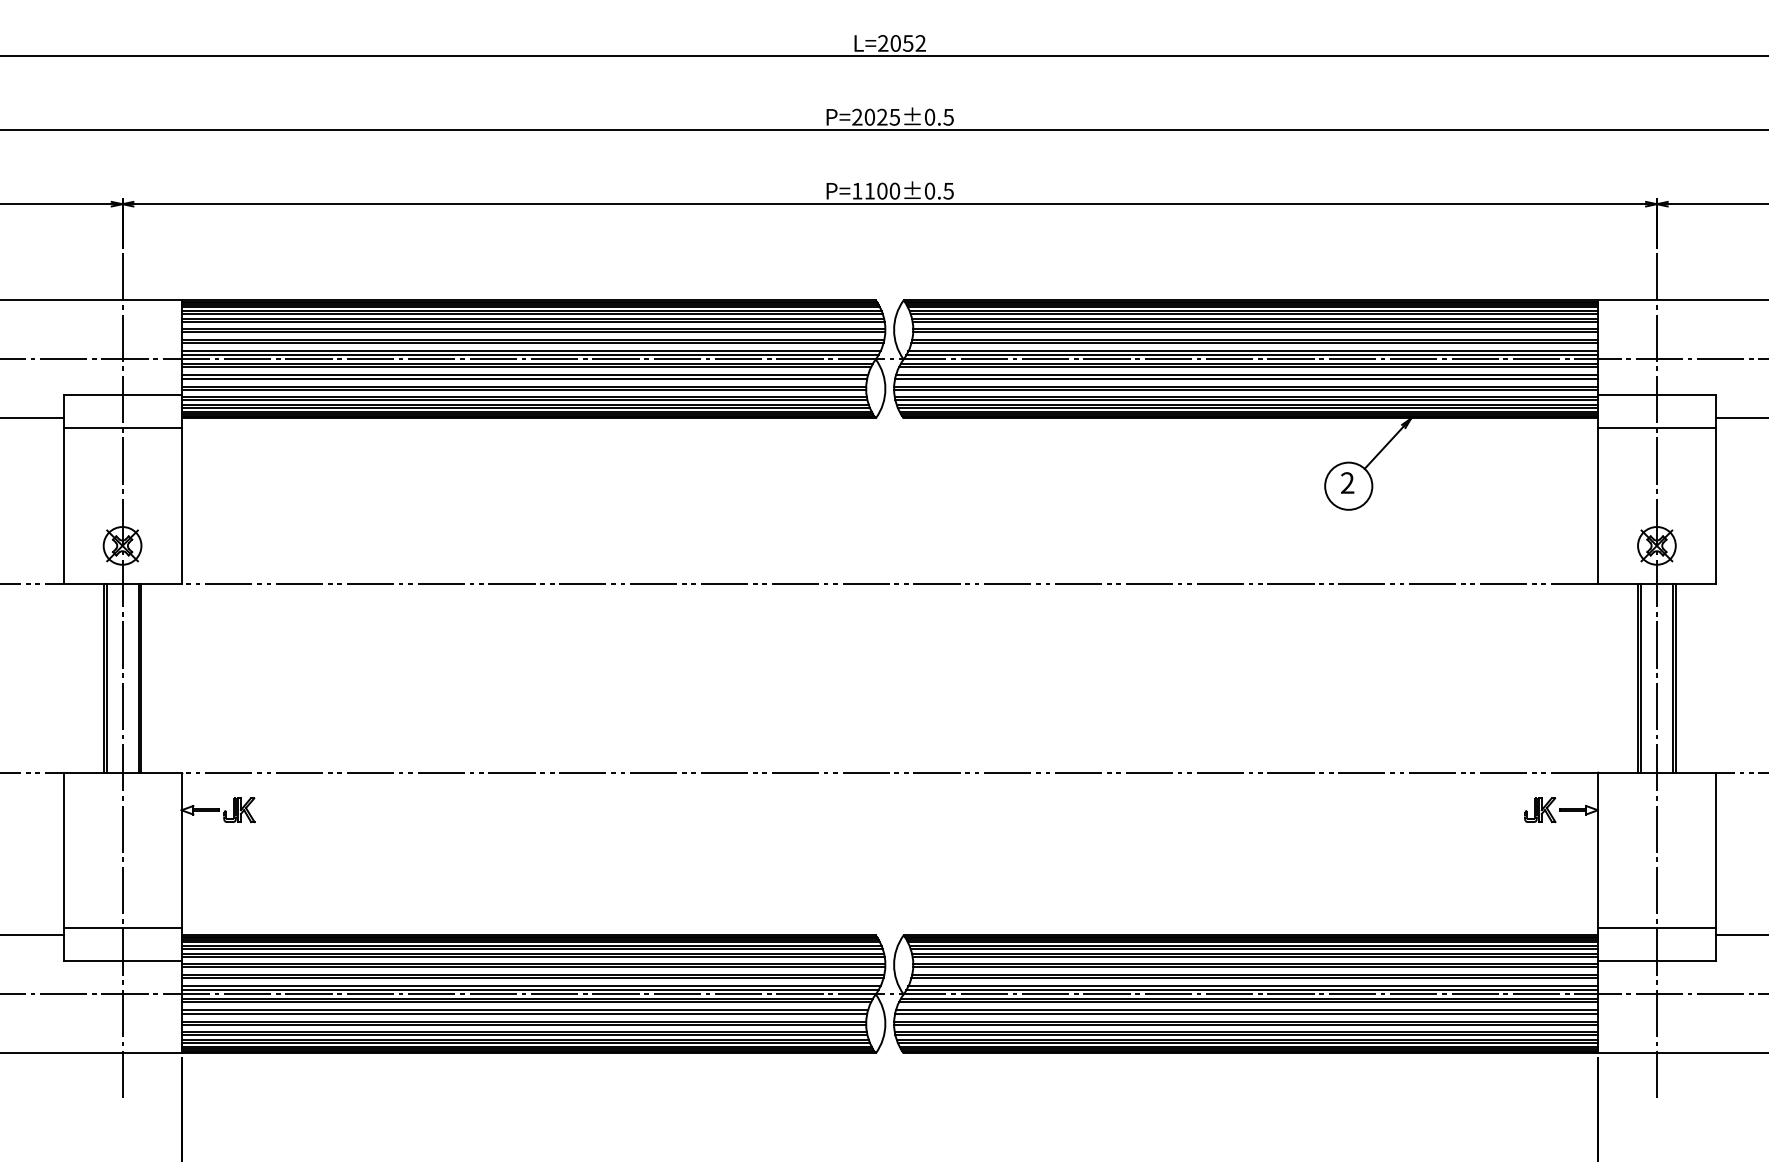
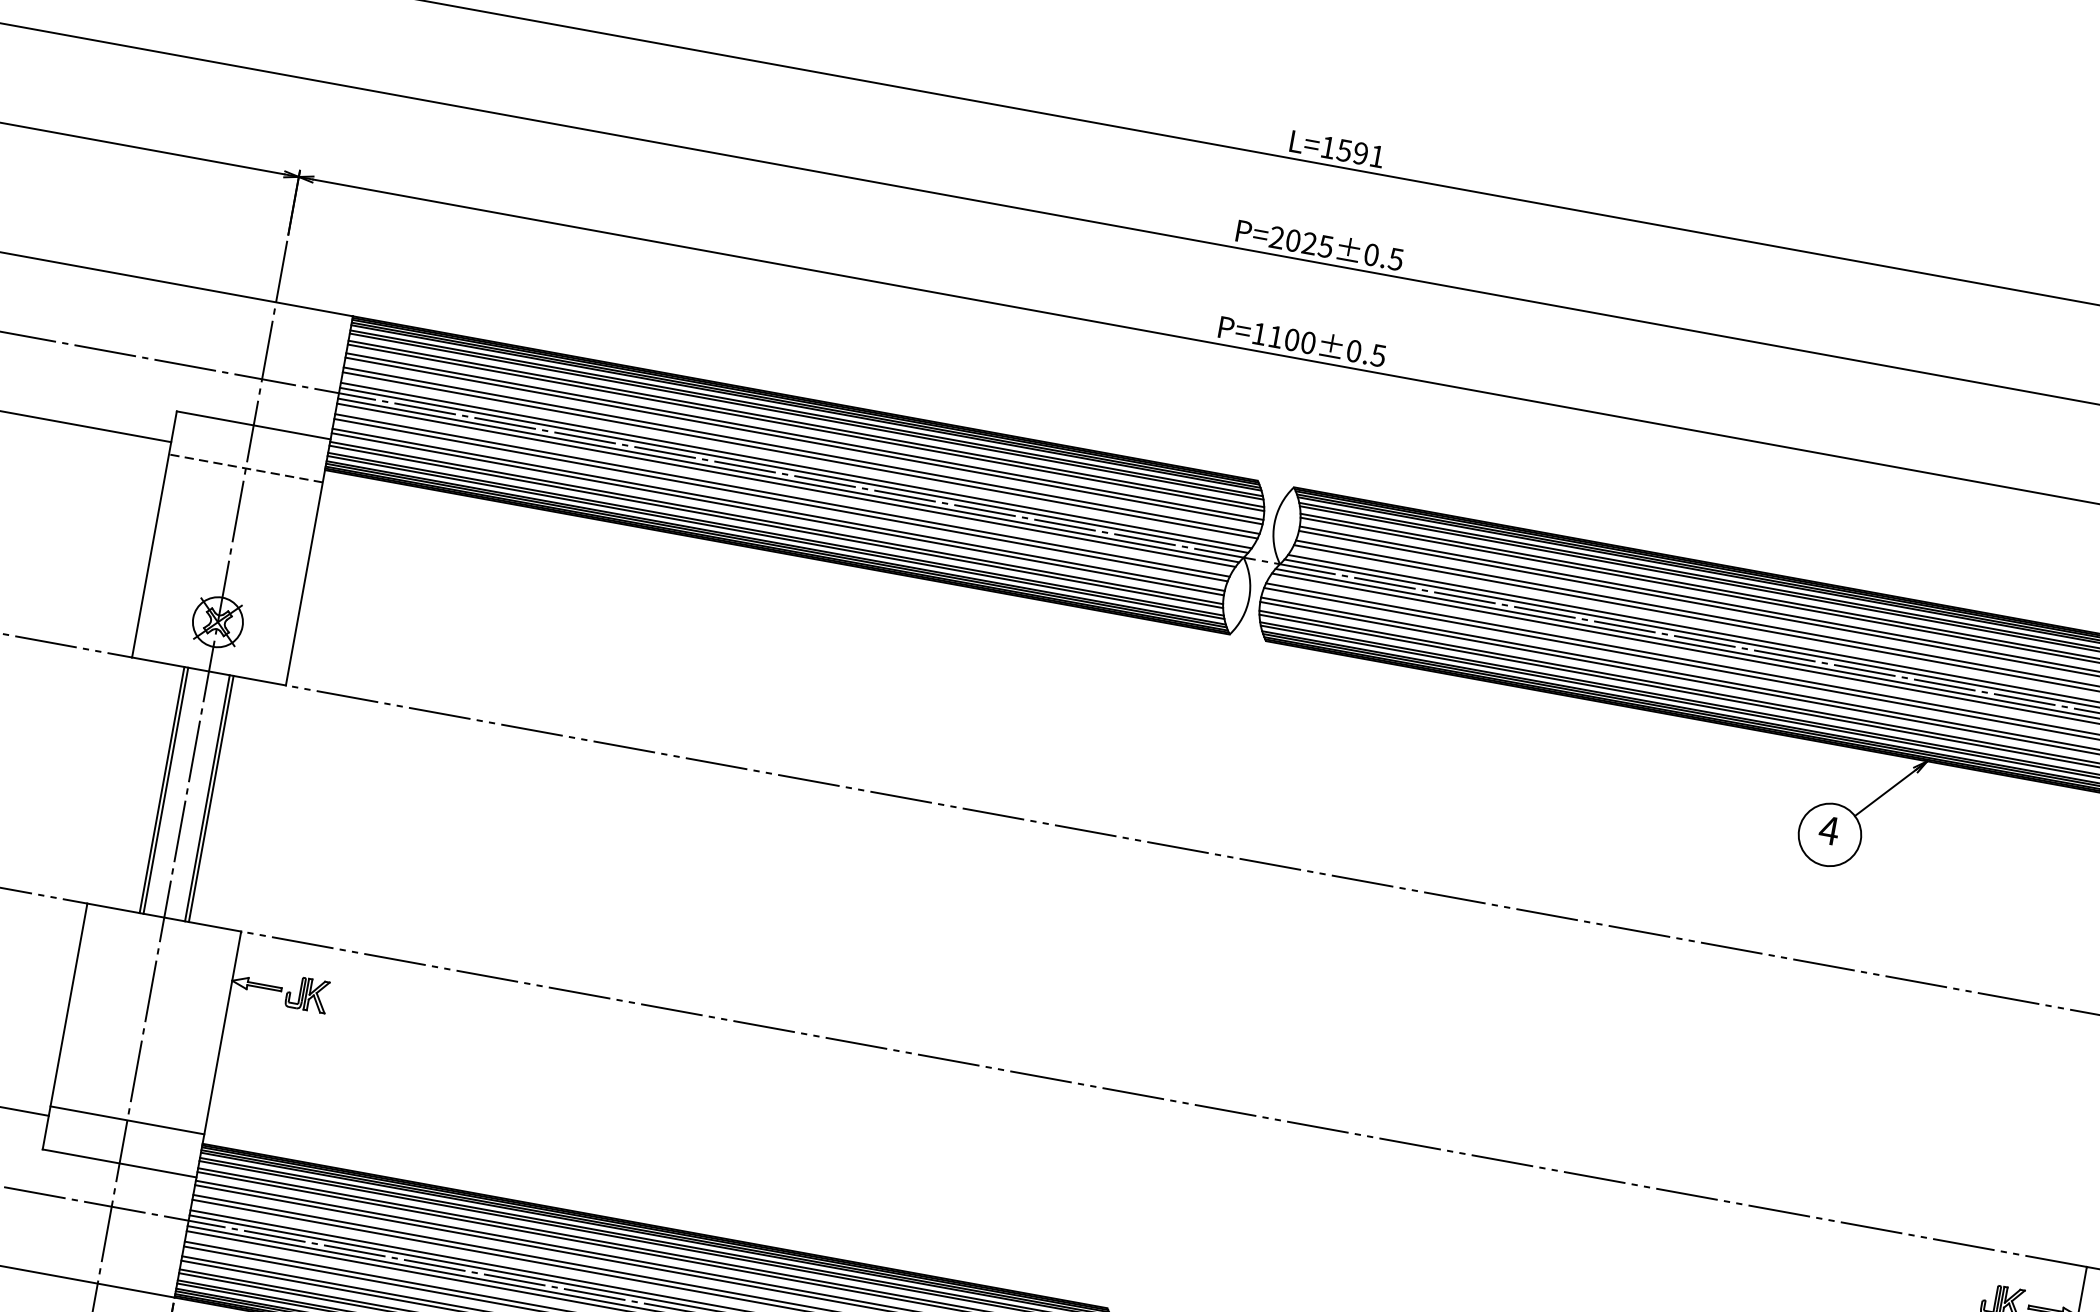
text: (901, 43) -> (1351, 152), L=2052 -> L=1591
line: (122, 427) -> (245, 467), solid -> dashed
text: (1347, 482) -> (1829, 829), 2 -> 4

